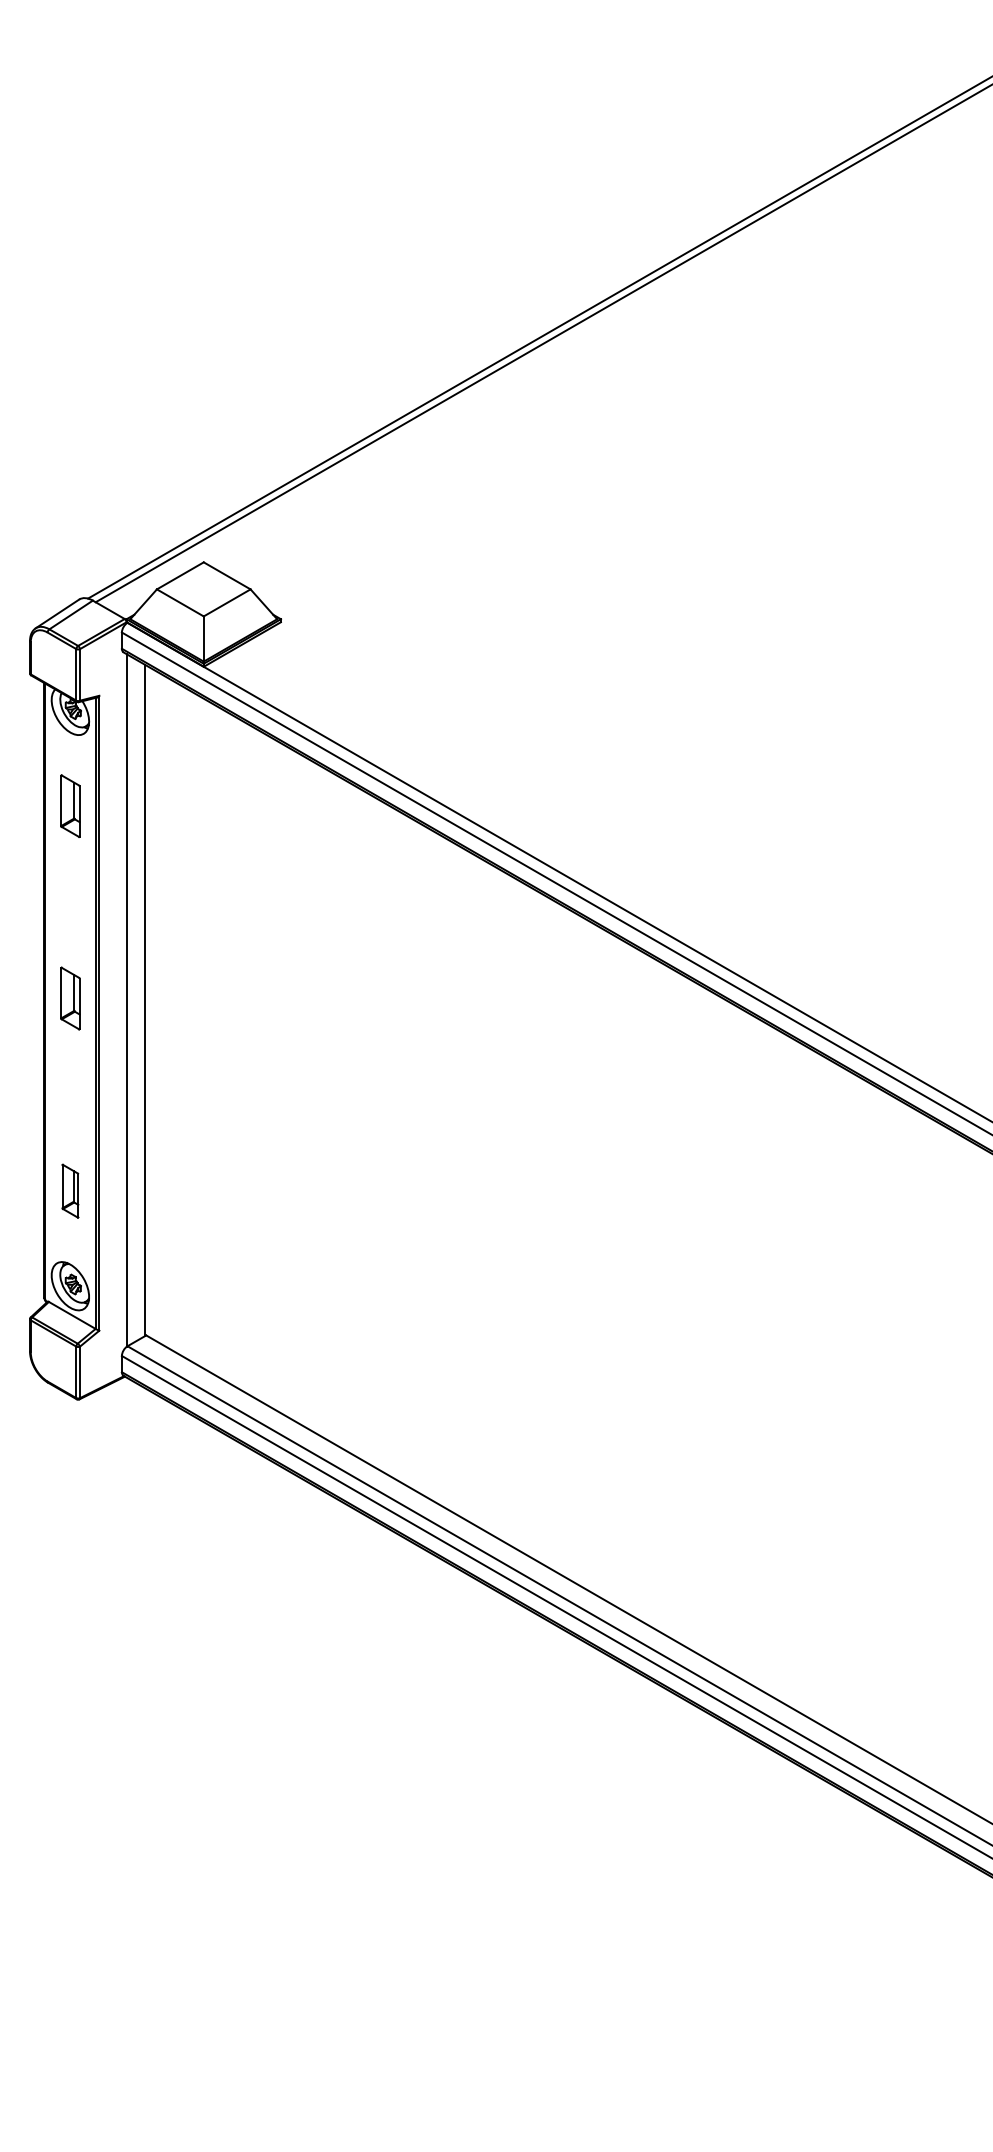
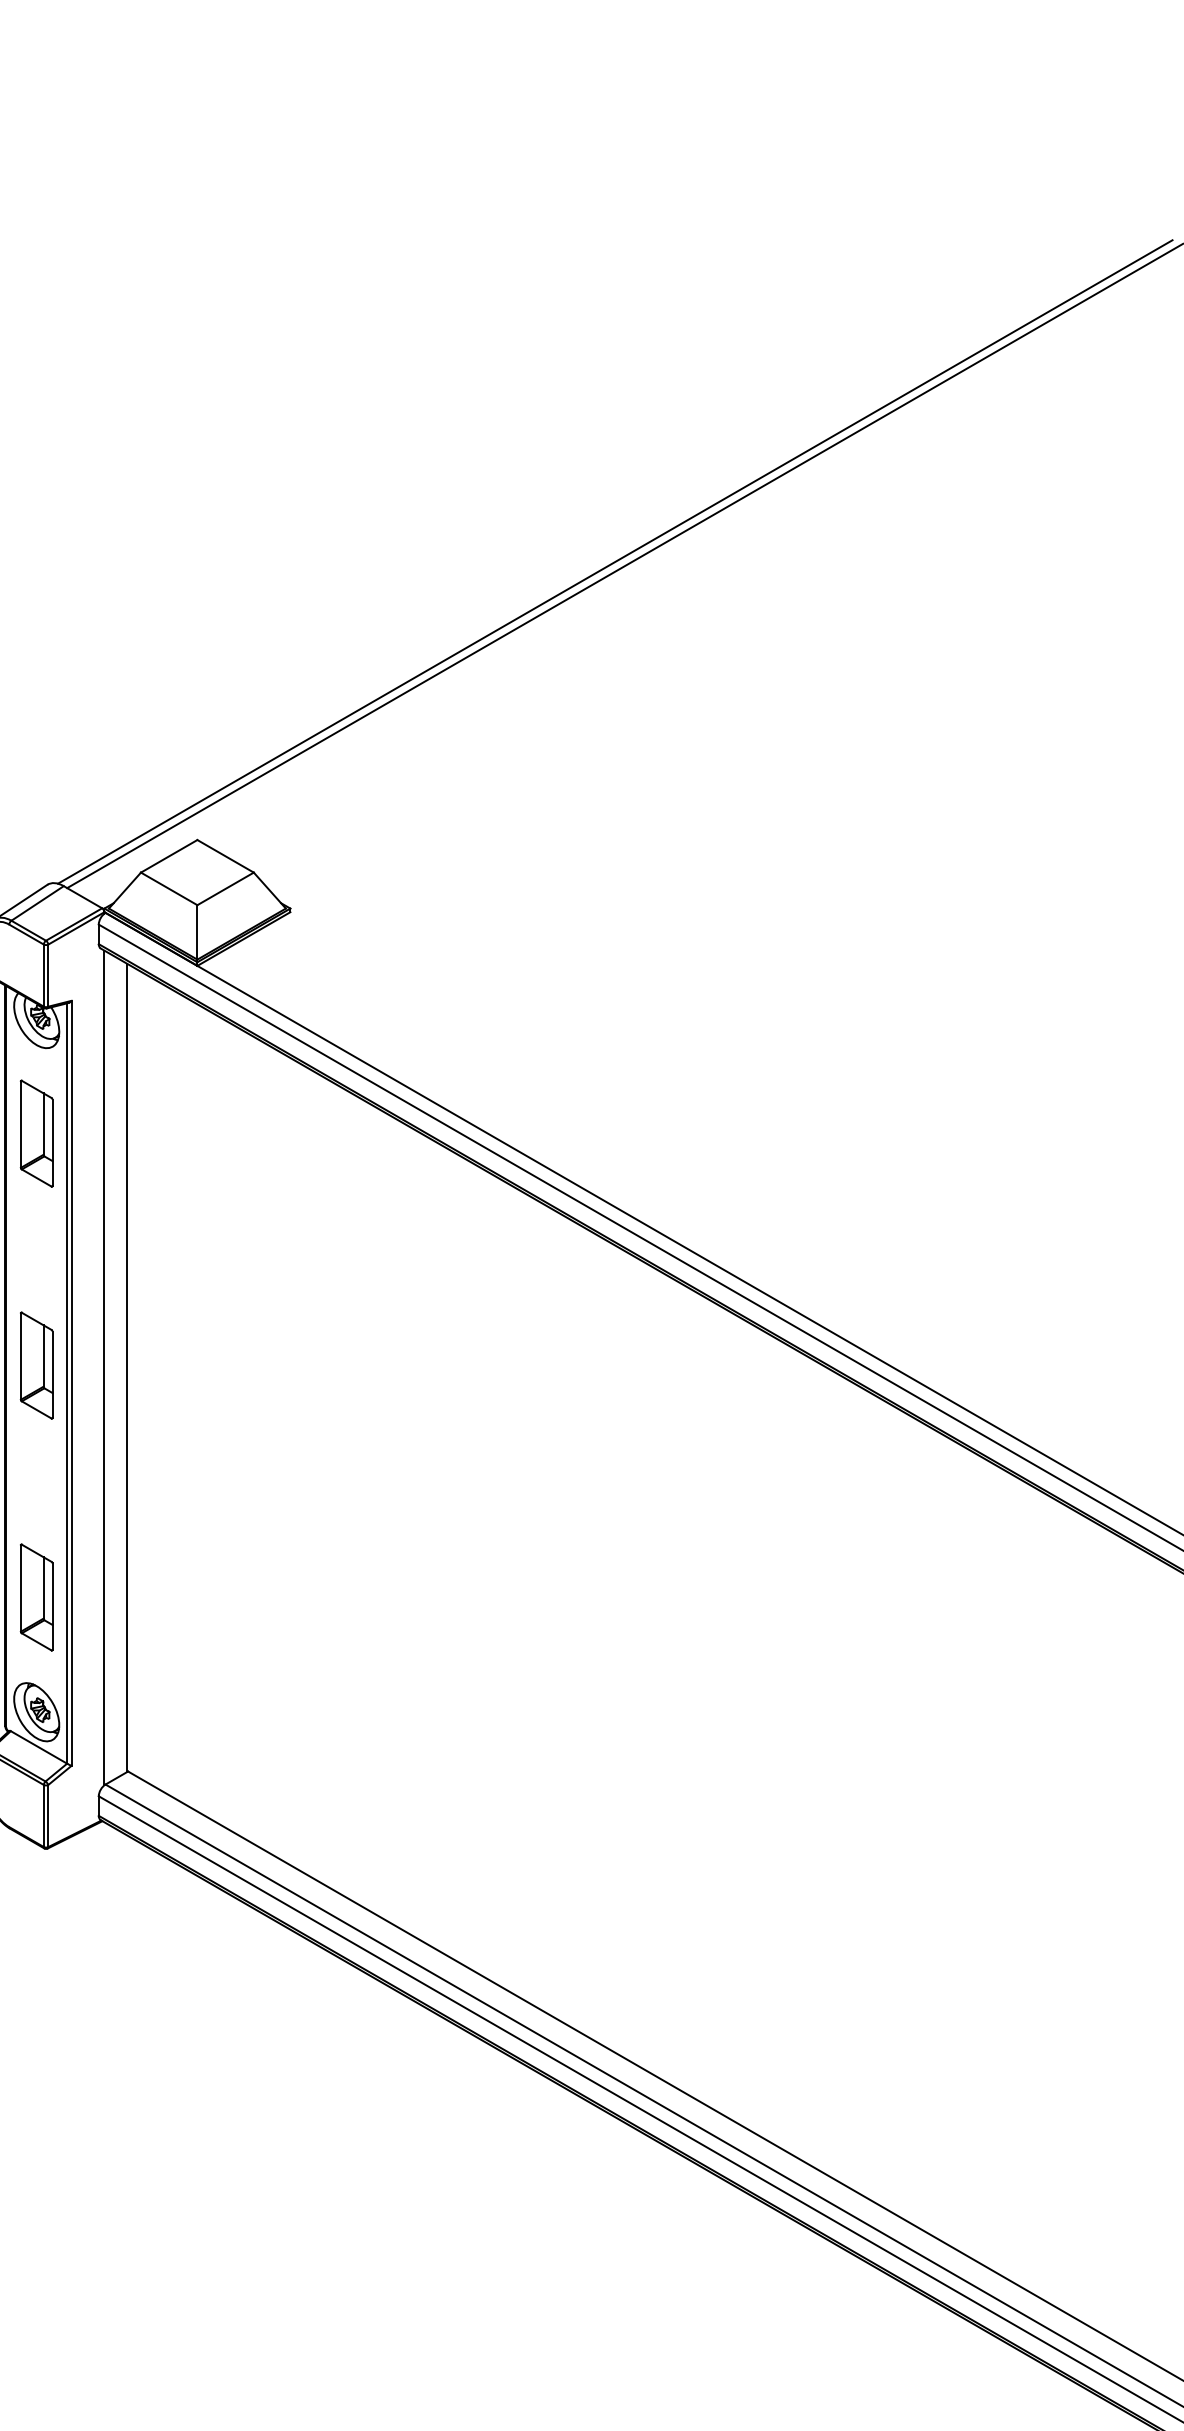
part: (70, 806) -> (36, 1134), size x1.43
part: (70, 998) -> (36, 1365), size x1.43
part: (70, 1191) -> (36, 1598), size x1.67

